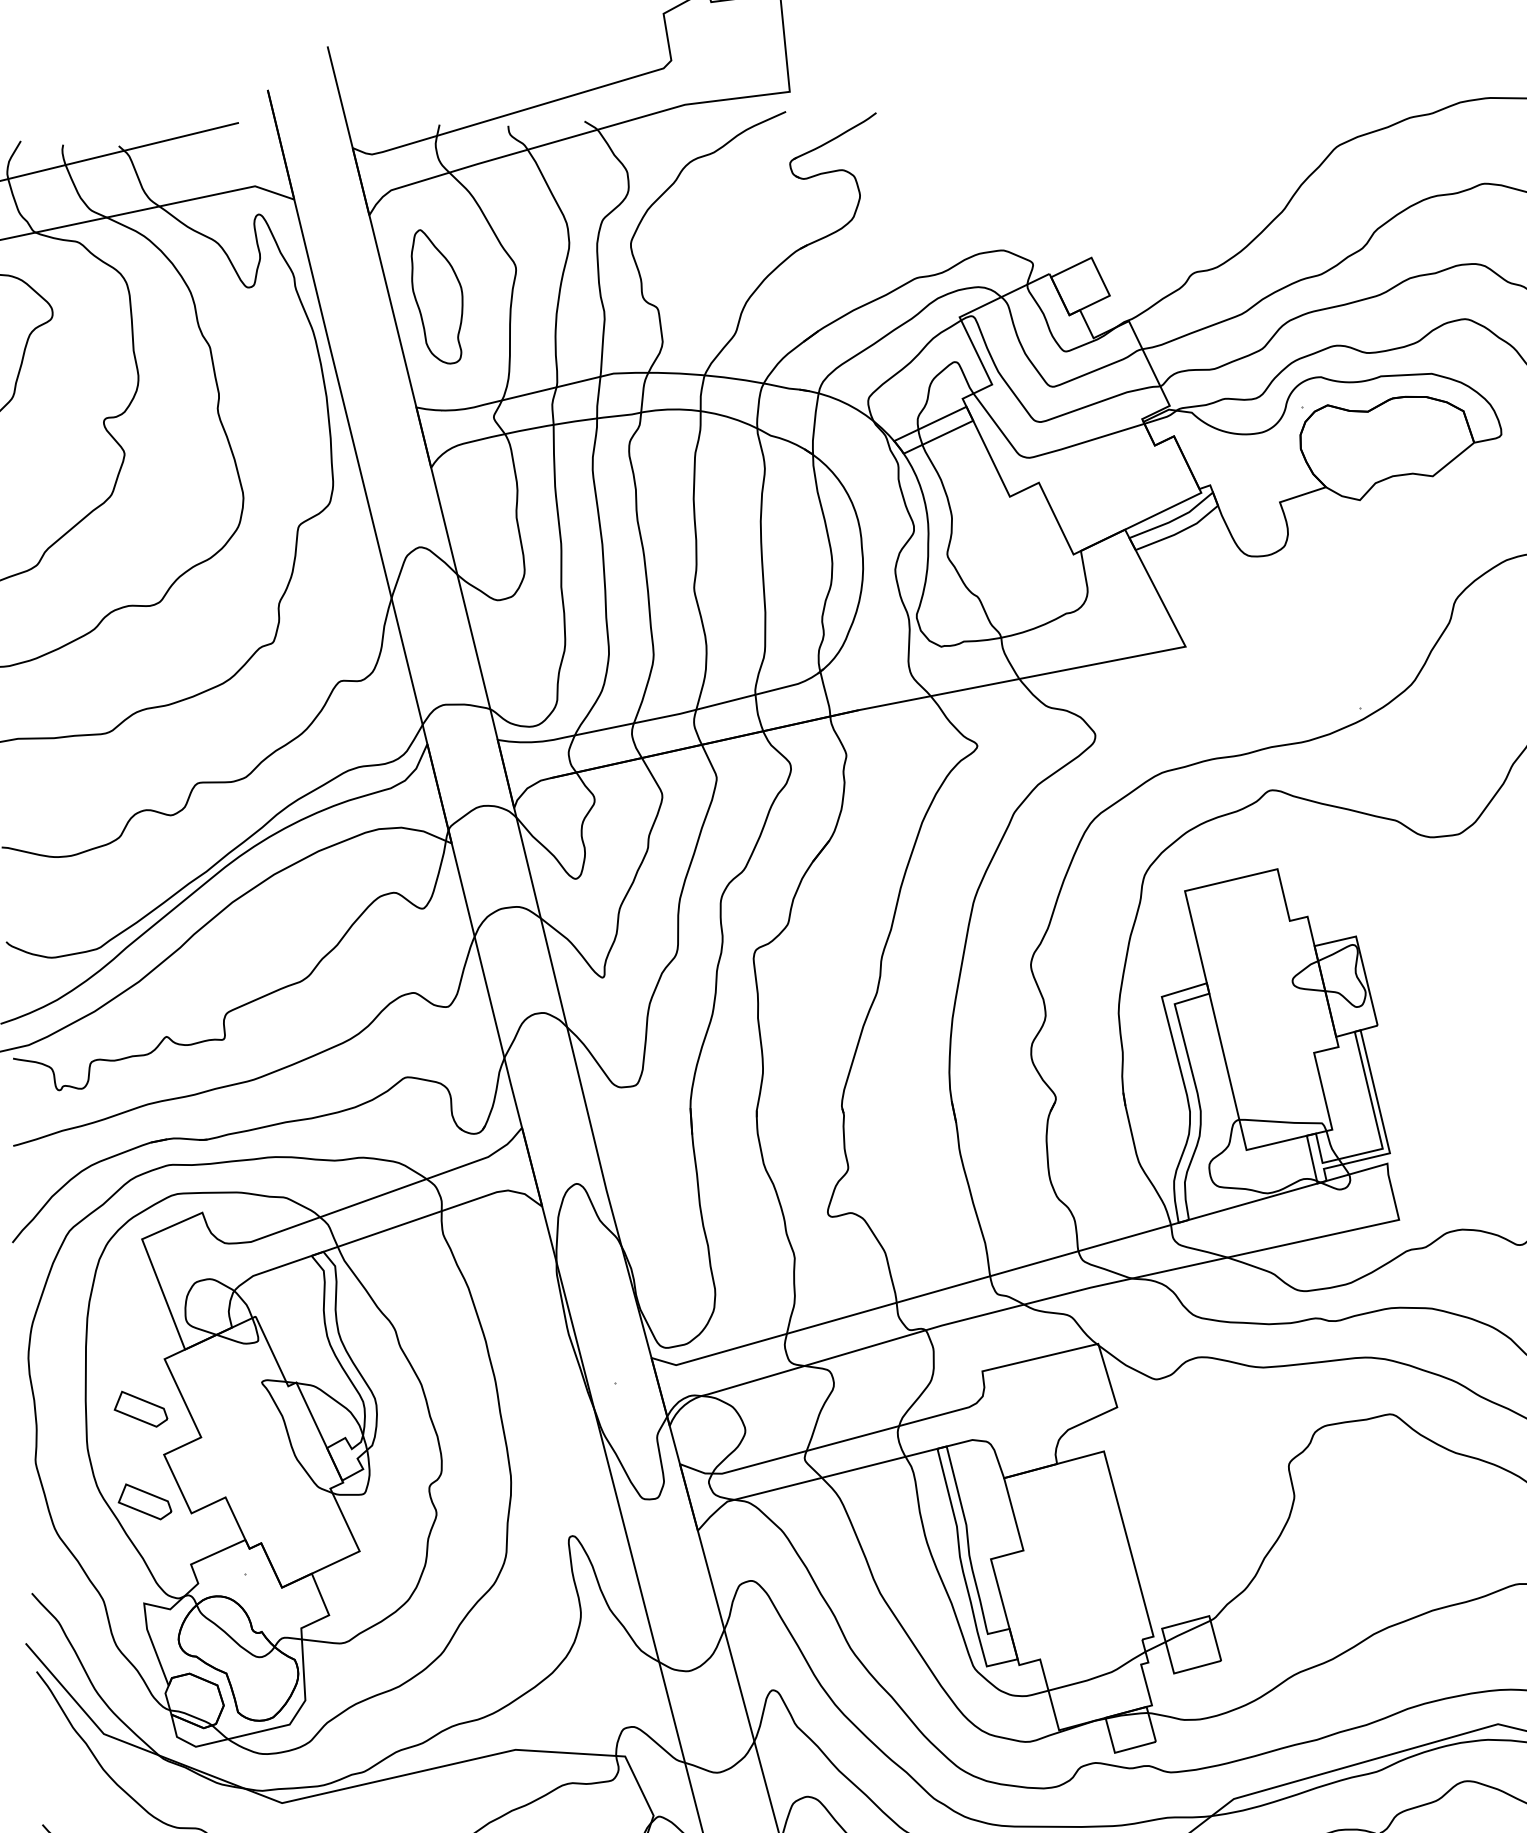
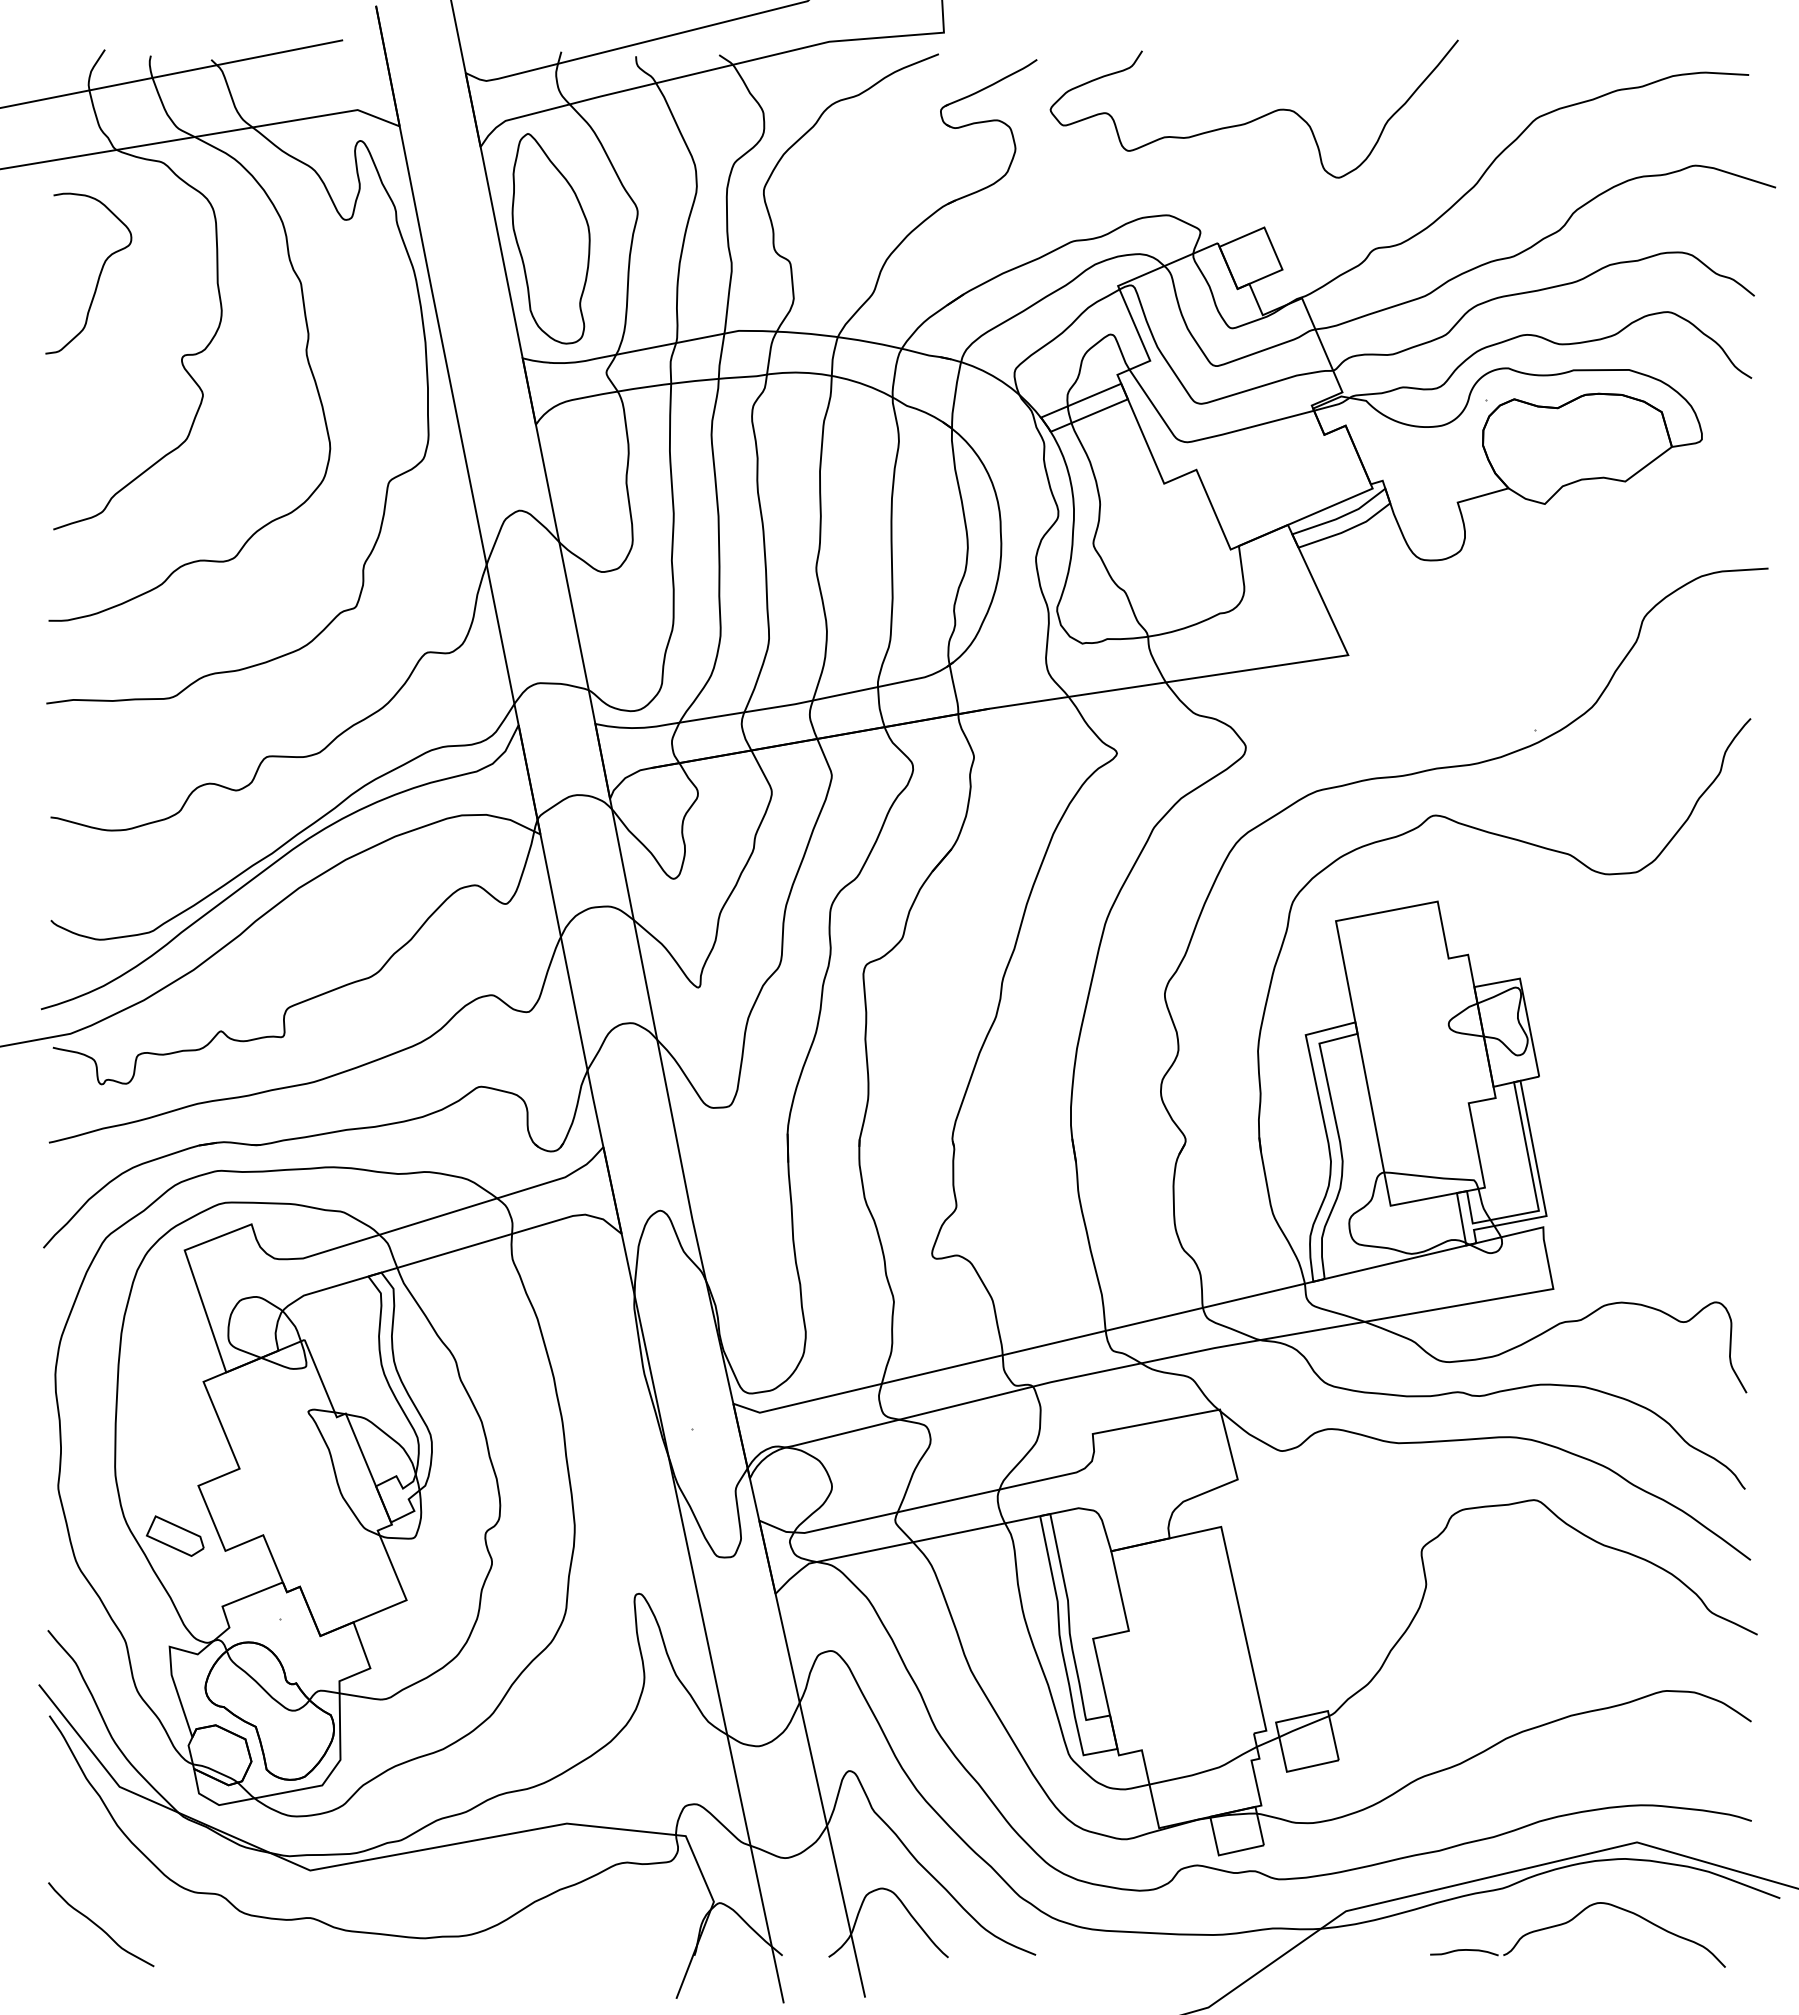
curve: (1080, 157) -> (1257, 117), added
part: (437, 296) -> (550, 238), size x1.43
part: (141, 1408) -> (175, 1434), removed

